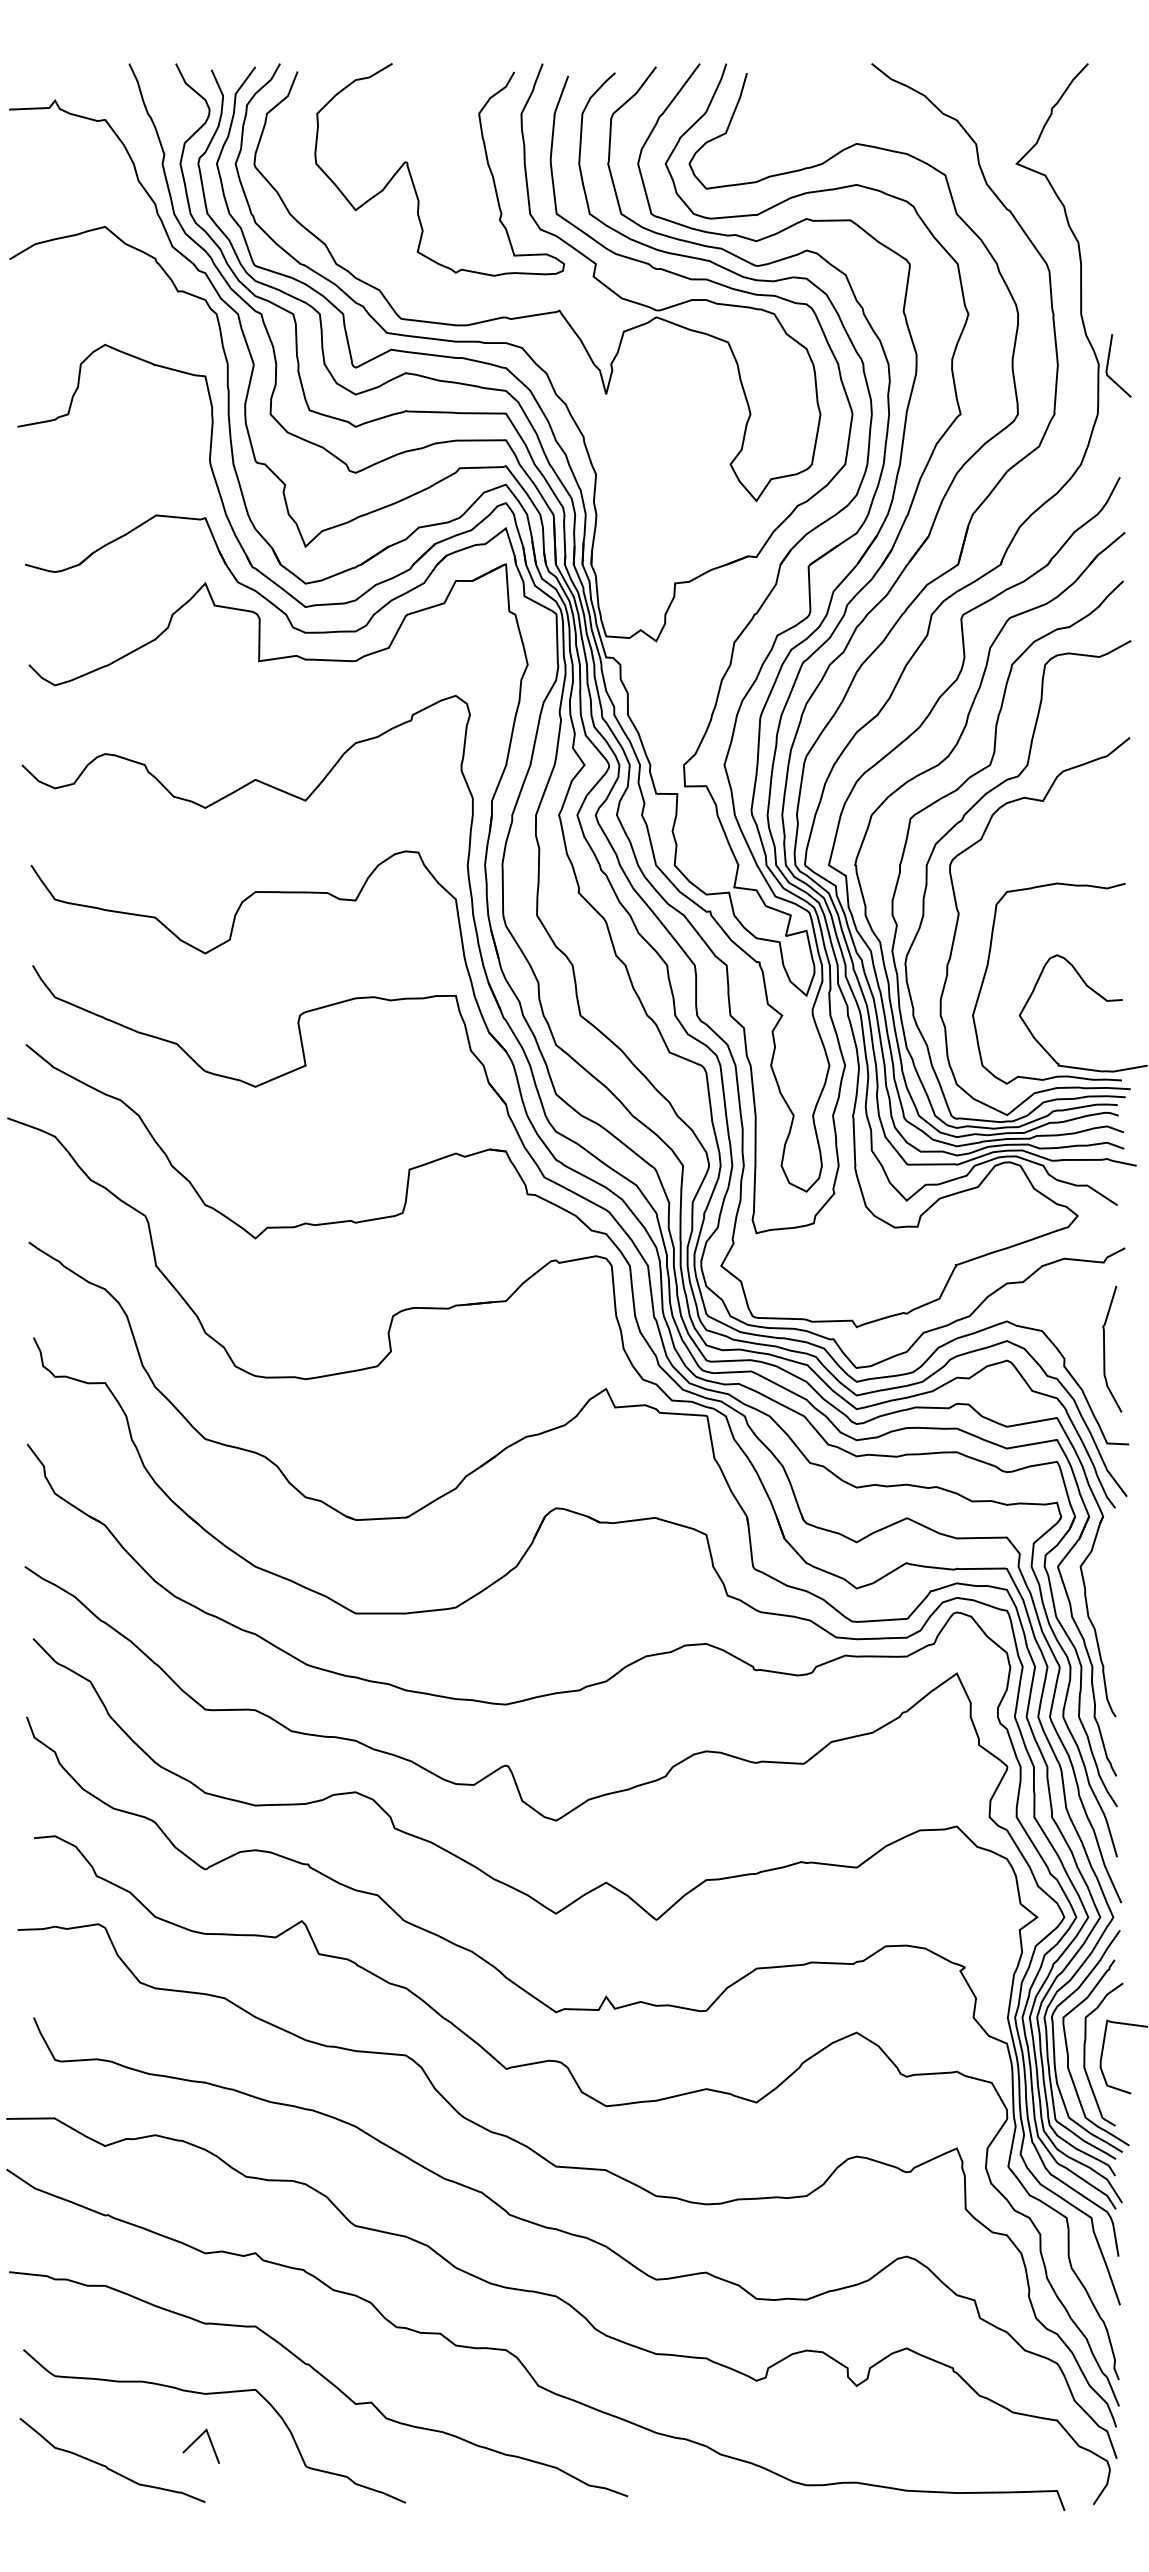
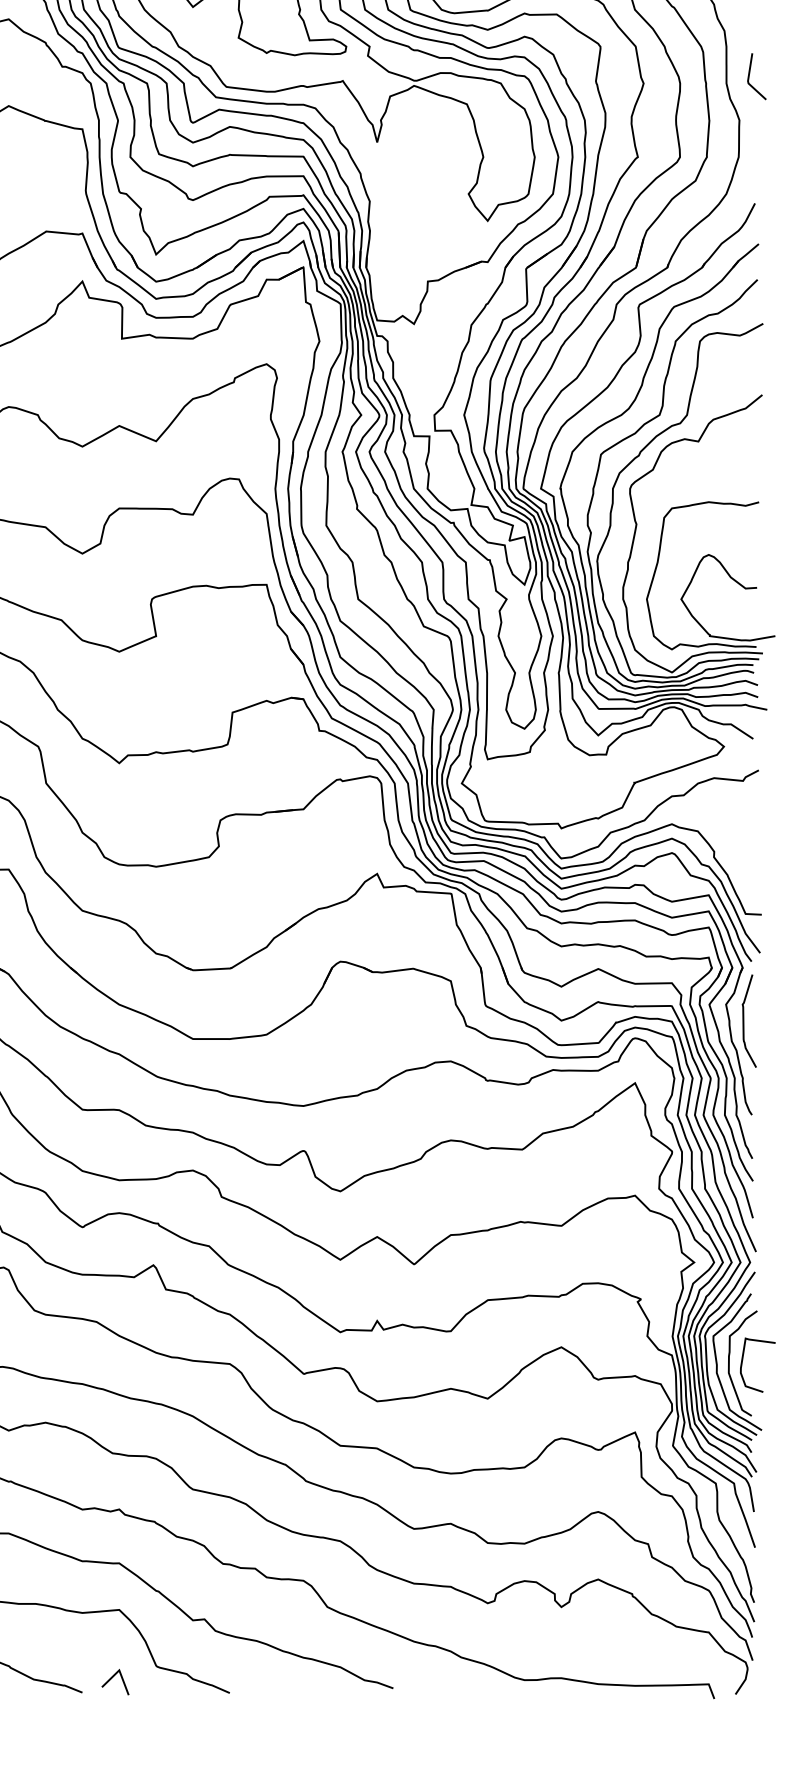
line: (1108, 365) -> (749, 76), moved
curve: (1105, 1350) -> (744, 1022), moved
line: (196, 2441) -> (111, 1678), moved

